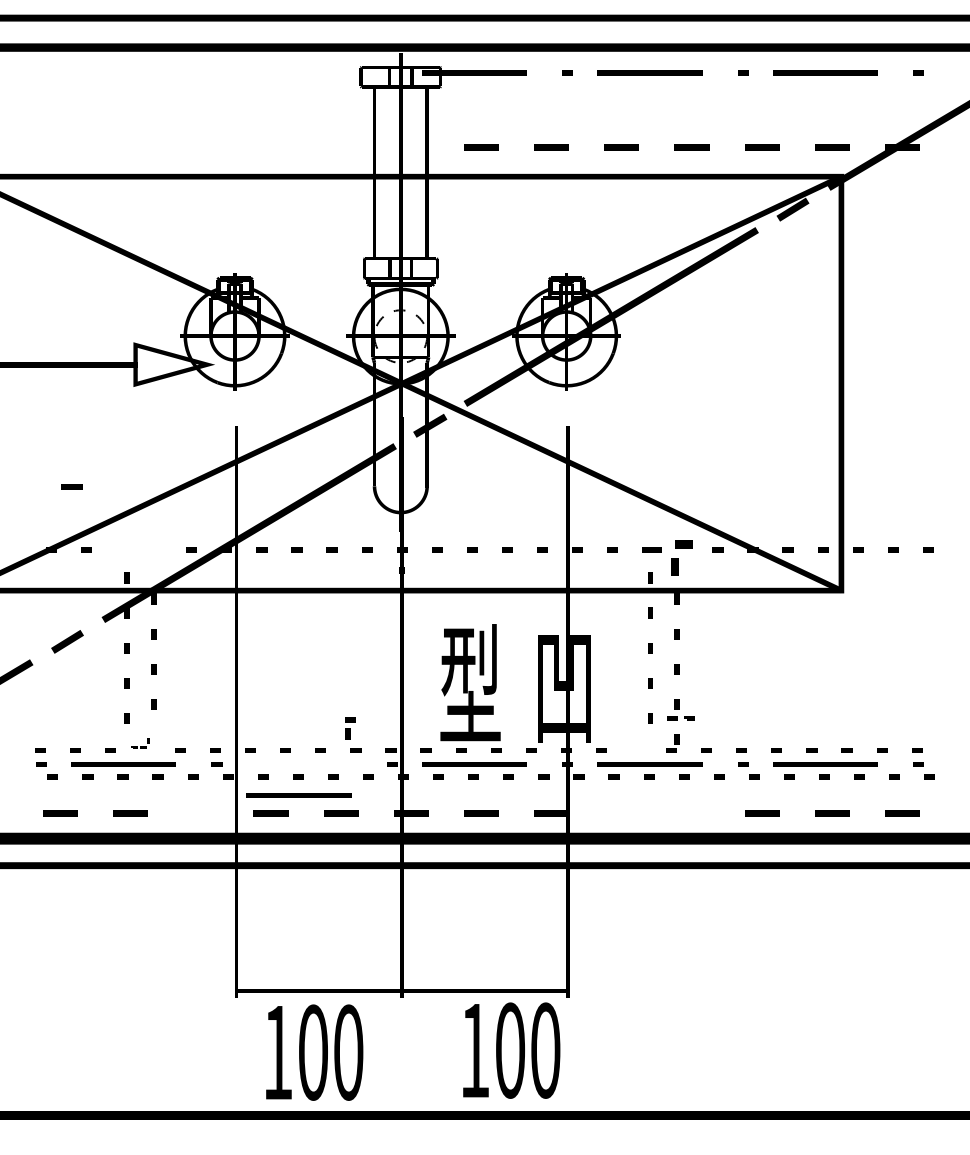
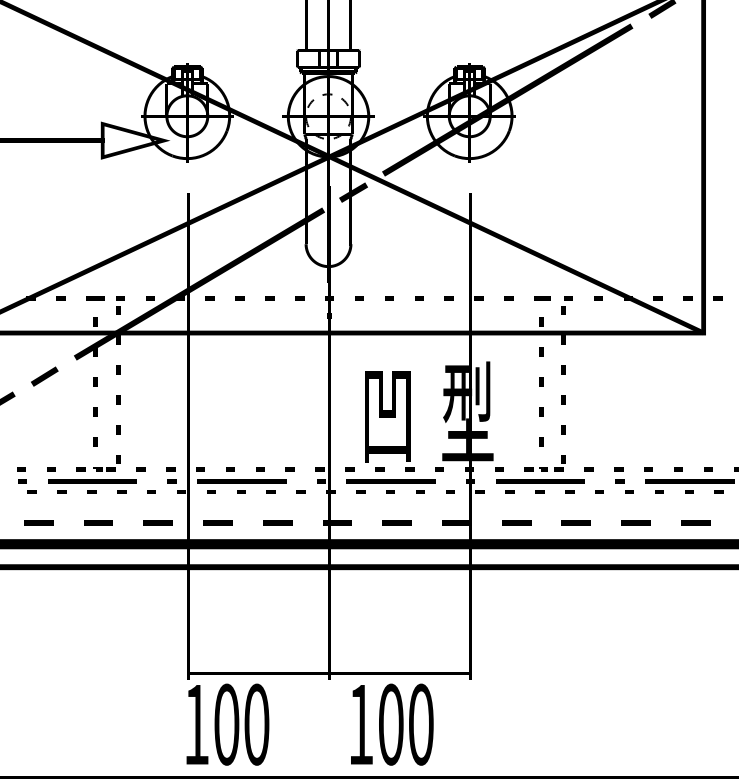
part: (71, 486) -> (94, 298), moved
part: (680, 558) -> (566, 305), size x0.62
text: (470, 683) -> (387, 412), 型 -> 凹
text: (564, 683) -> (467, 412), 凹 -> 型
line: (677, 718) -> (533, 469), moved
part: (350, 728) -> (120, 305), moved
part: (140, 743) -> (106, 463), size x1.67
line: (298, 795) -> (241, 481), moved
line: (200, 813) -> (157, 522), added
line: (621, 813) -> (516, 522), added
line: (691, 813) -> (575, 522), added
text: (511, 1050) -> (392, 724), moved
text: (314, 1052) -> (227, 724), moved

